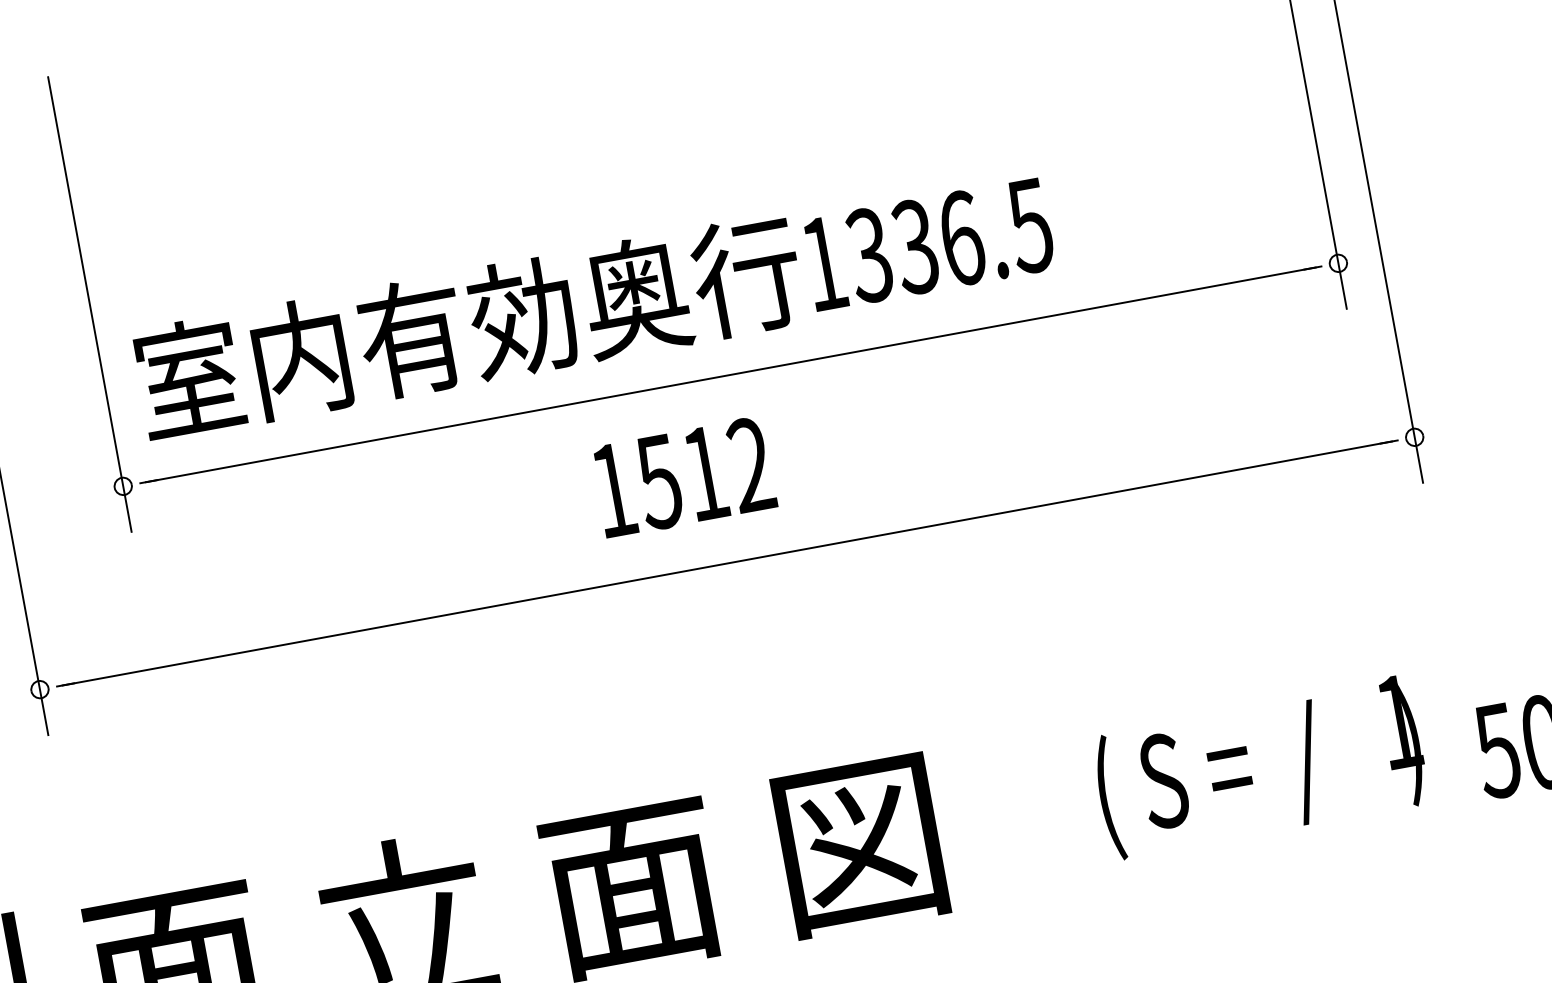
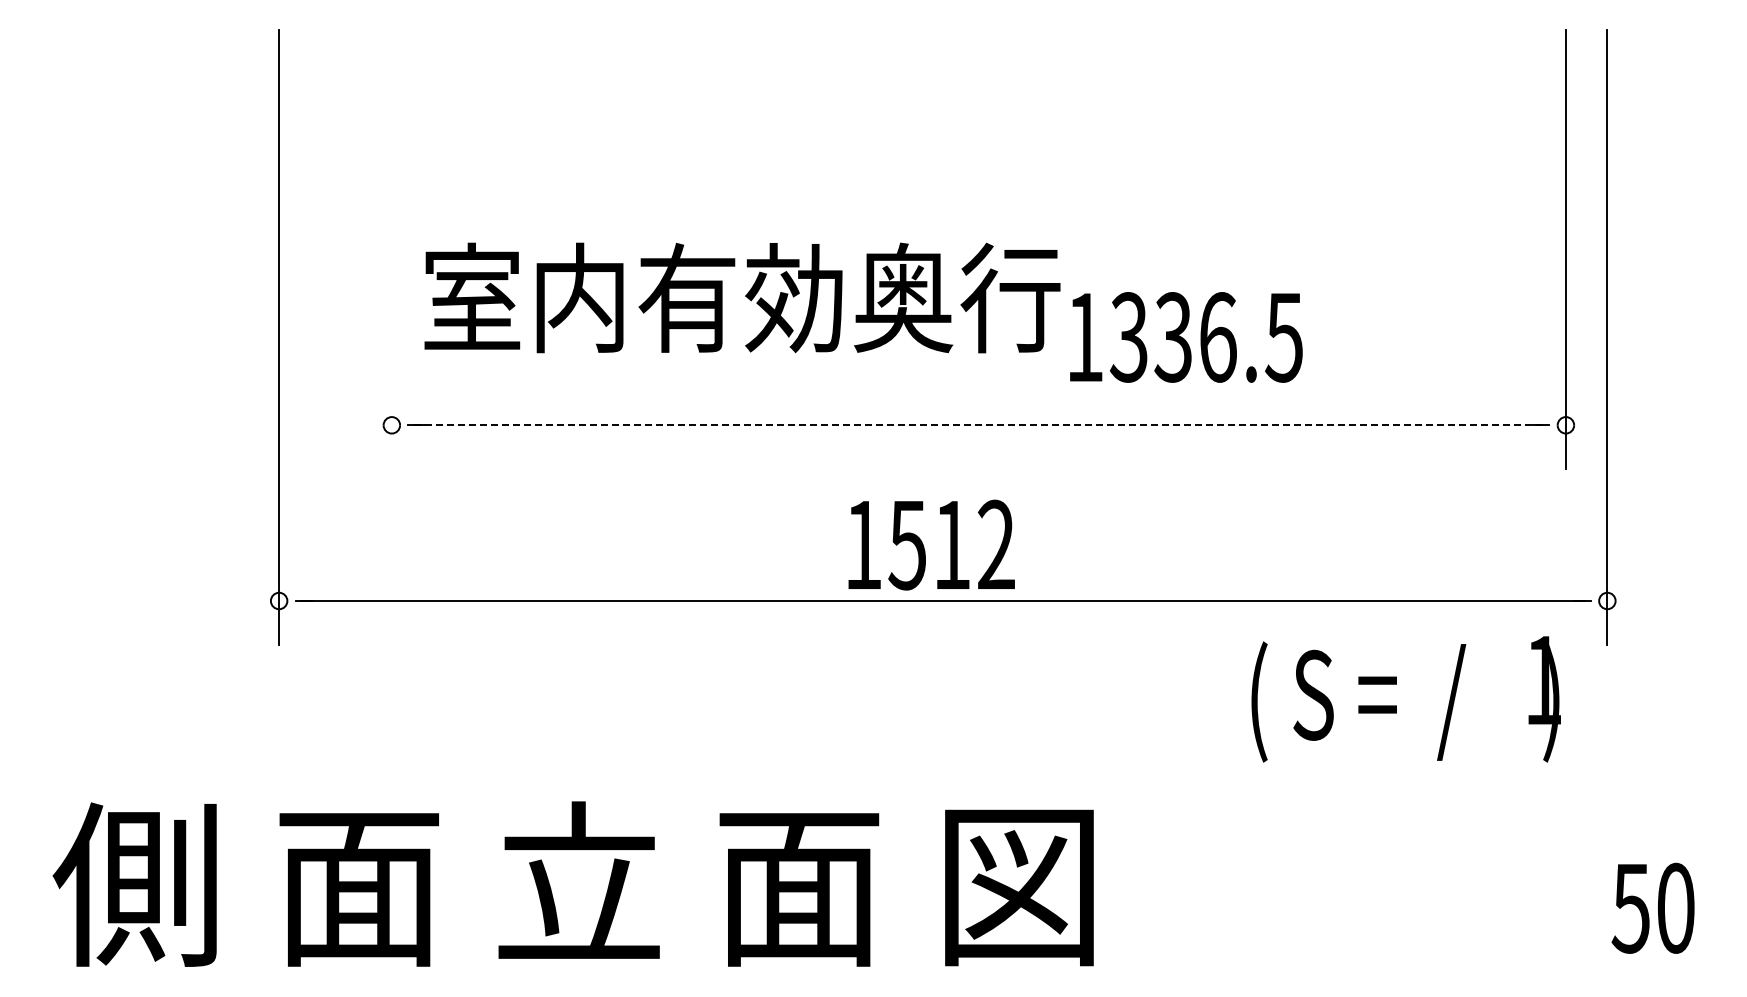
line: (89, 304) -> (391, 249), removed
text: (469, 326) -> (742, 297), moved
line: (731, 374) -> (979, 425), solid -> dashed
text: (683, 476) -> (931, 544), moved
text: (1259, 768) -> (1405, 699), moved

